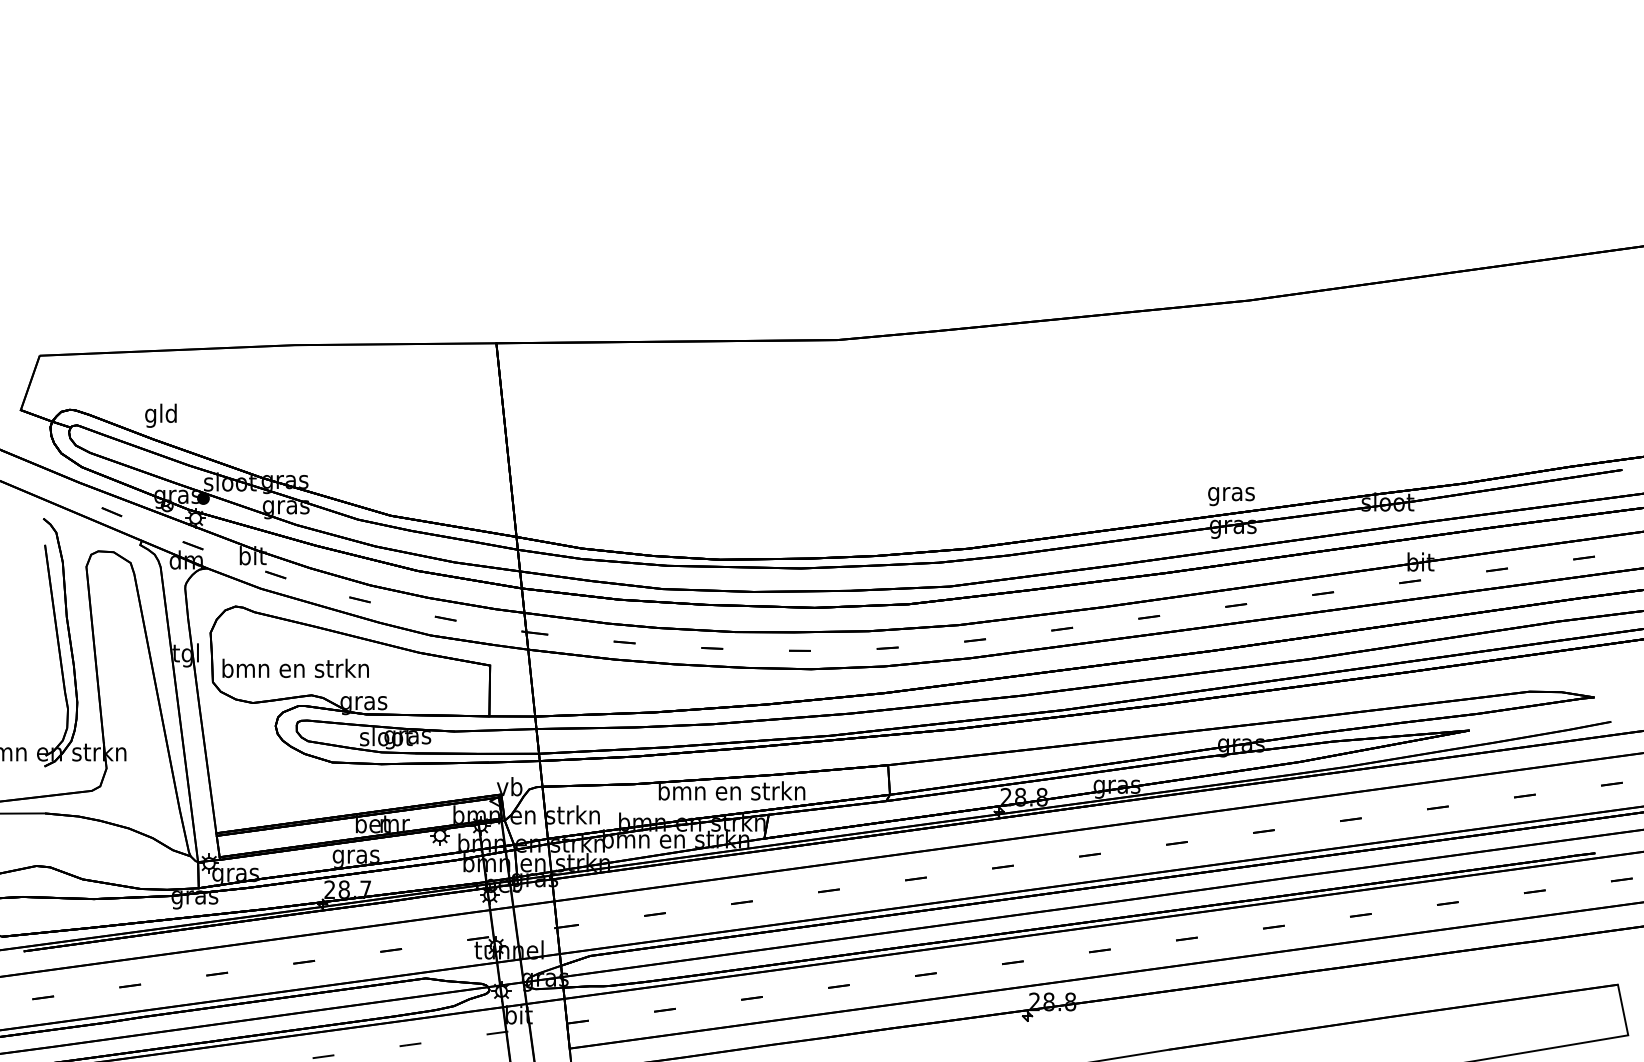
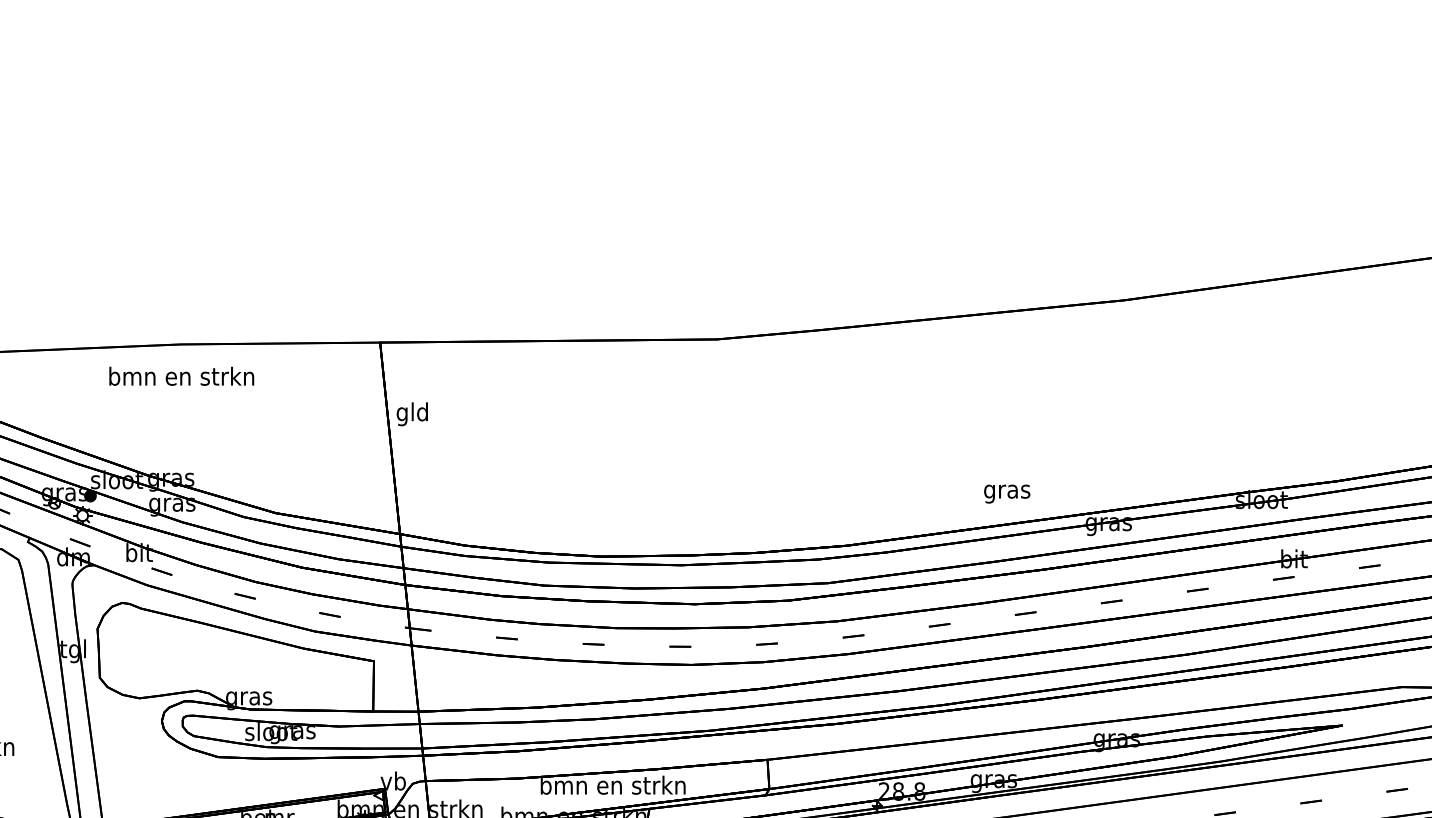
text: (160, 415) -> (411, 413), moved
text: (1231, 496) -> (1007, 494), moved
text: (295, 668) -> (181, 376), moved

